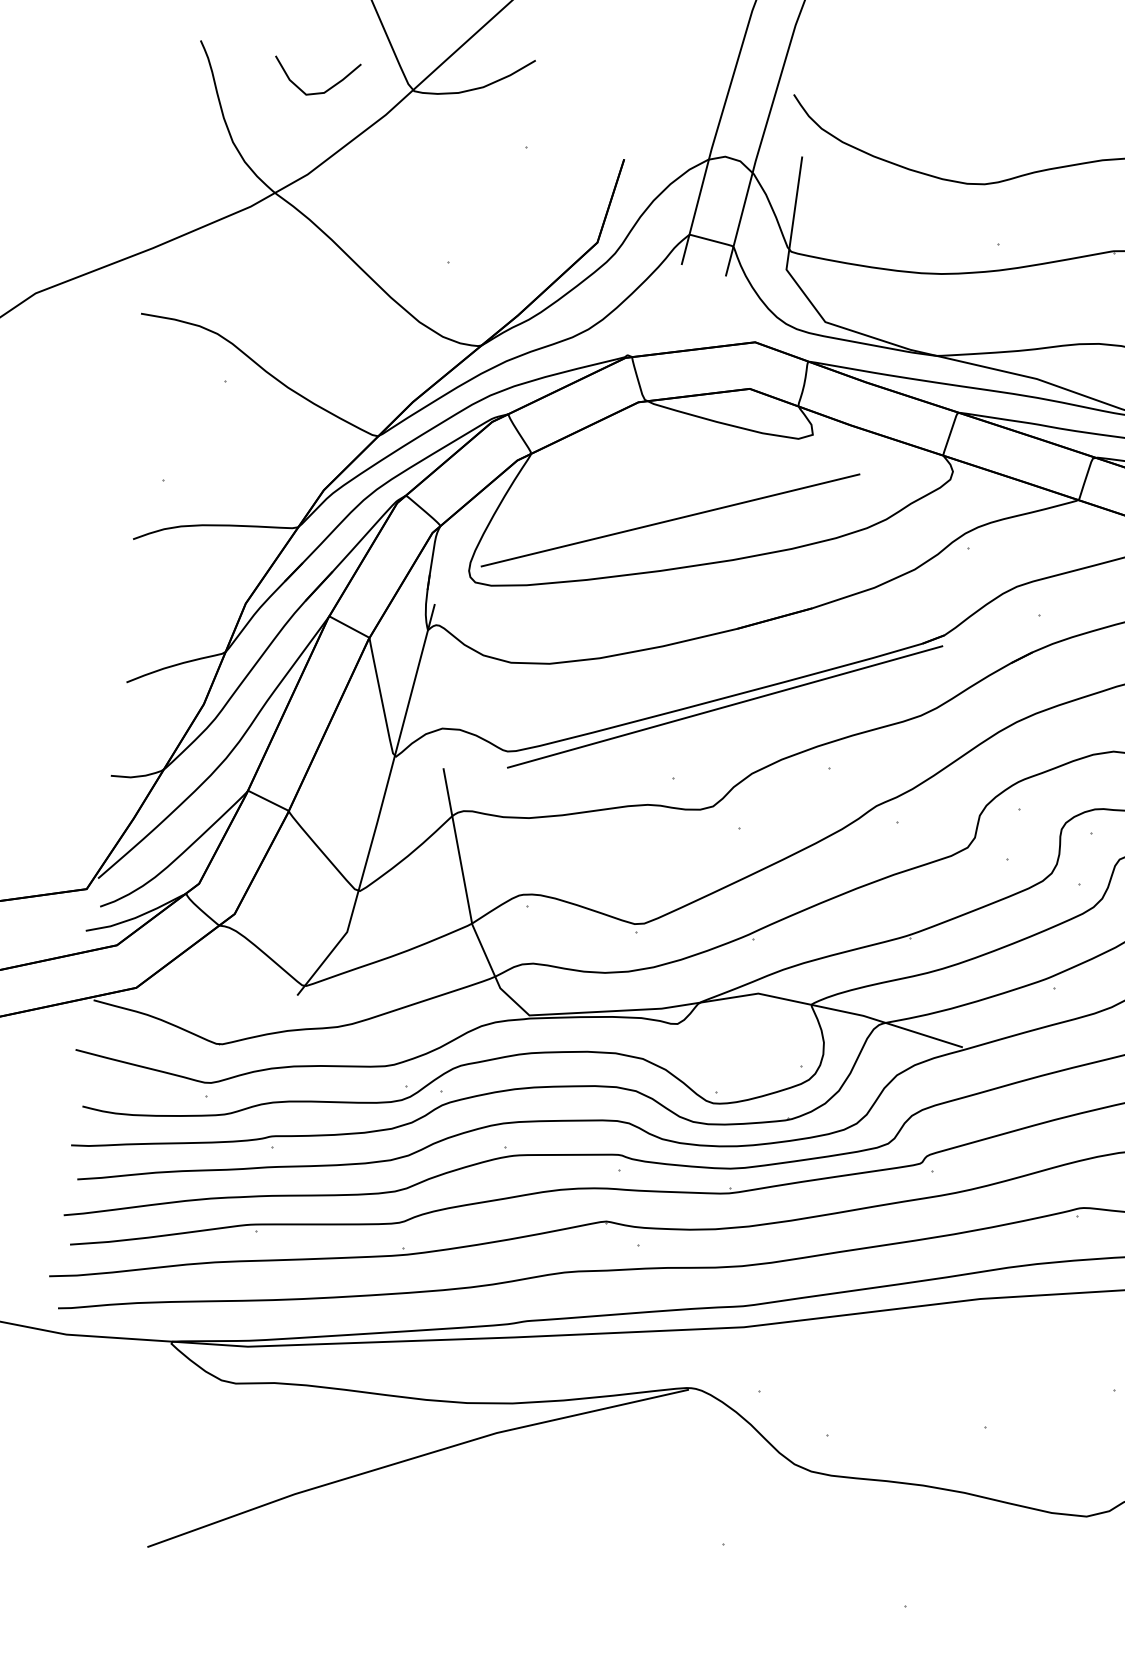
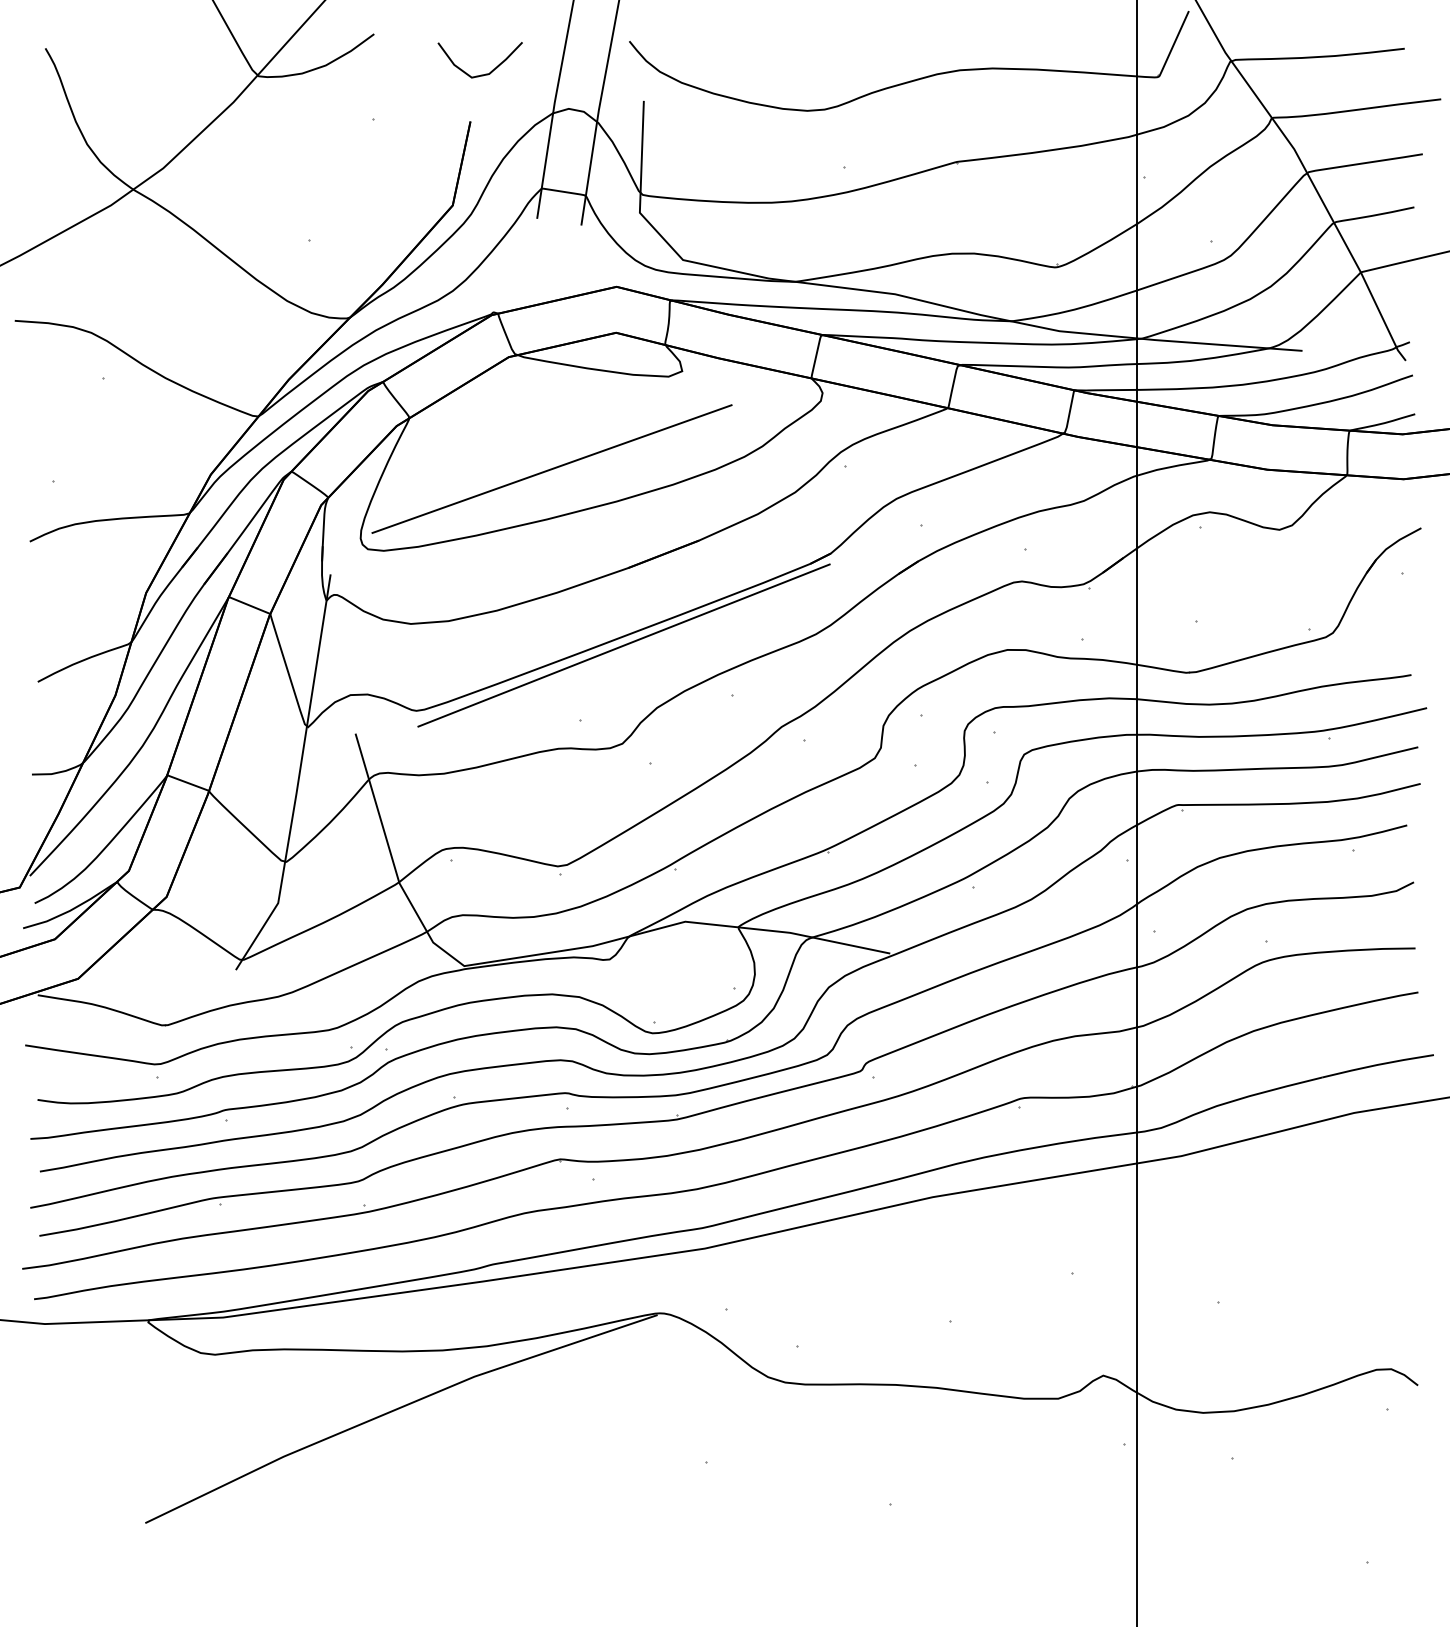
curve: (315, 92) -> (480, 74), moved

